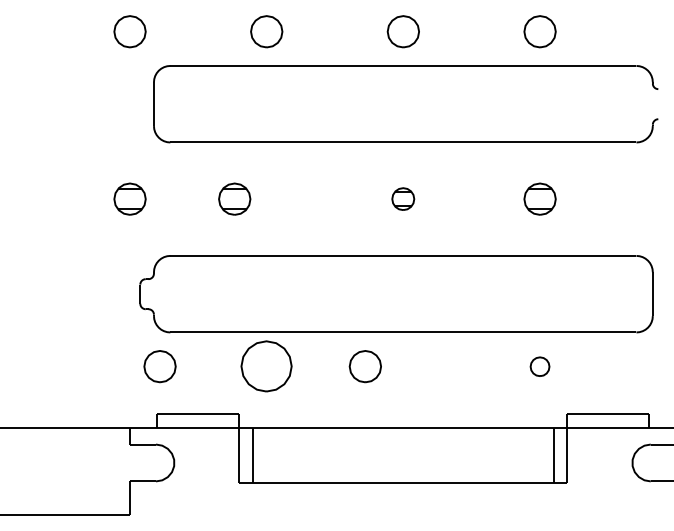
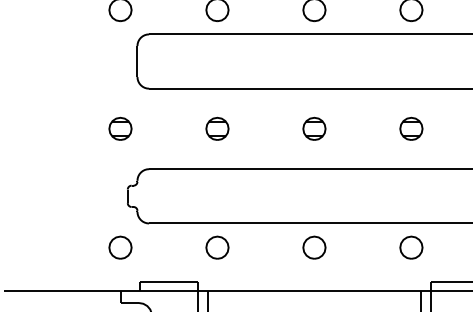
part: (234, 198) -> (217, 128), moved
part: (402, 198) -> (313, 128), size x1.43
part: (159, 366) -> (120, 247), moved
part: (266, 366) -> (217, 247), size x0.62
part: (364, 366) -> (313, 247), moved
part: (539, 366) -> (411, 247), size x1.67

